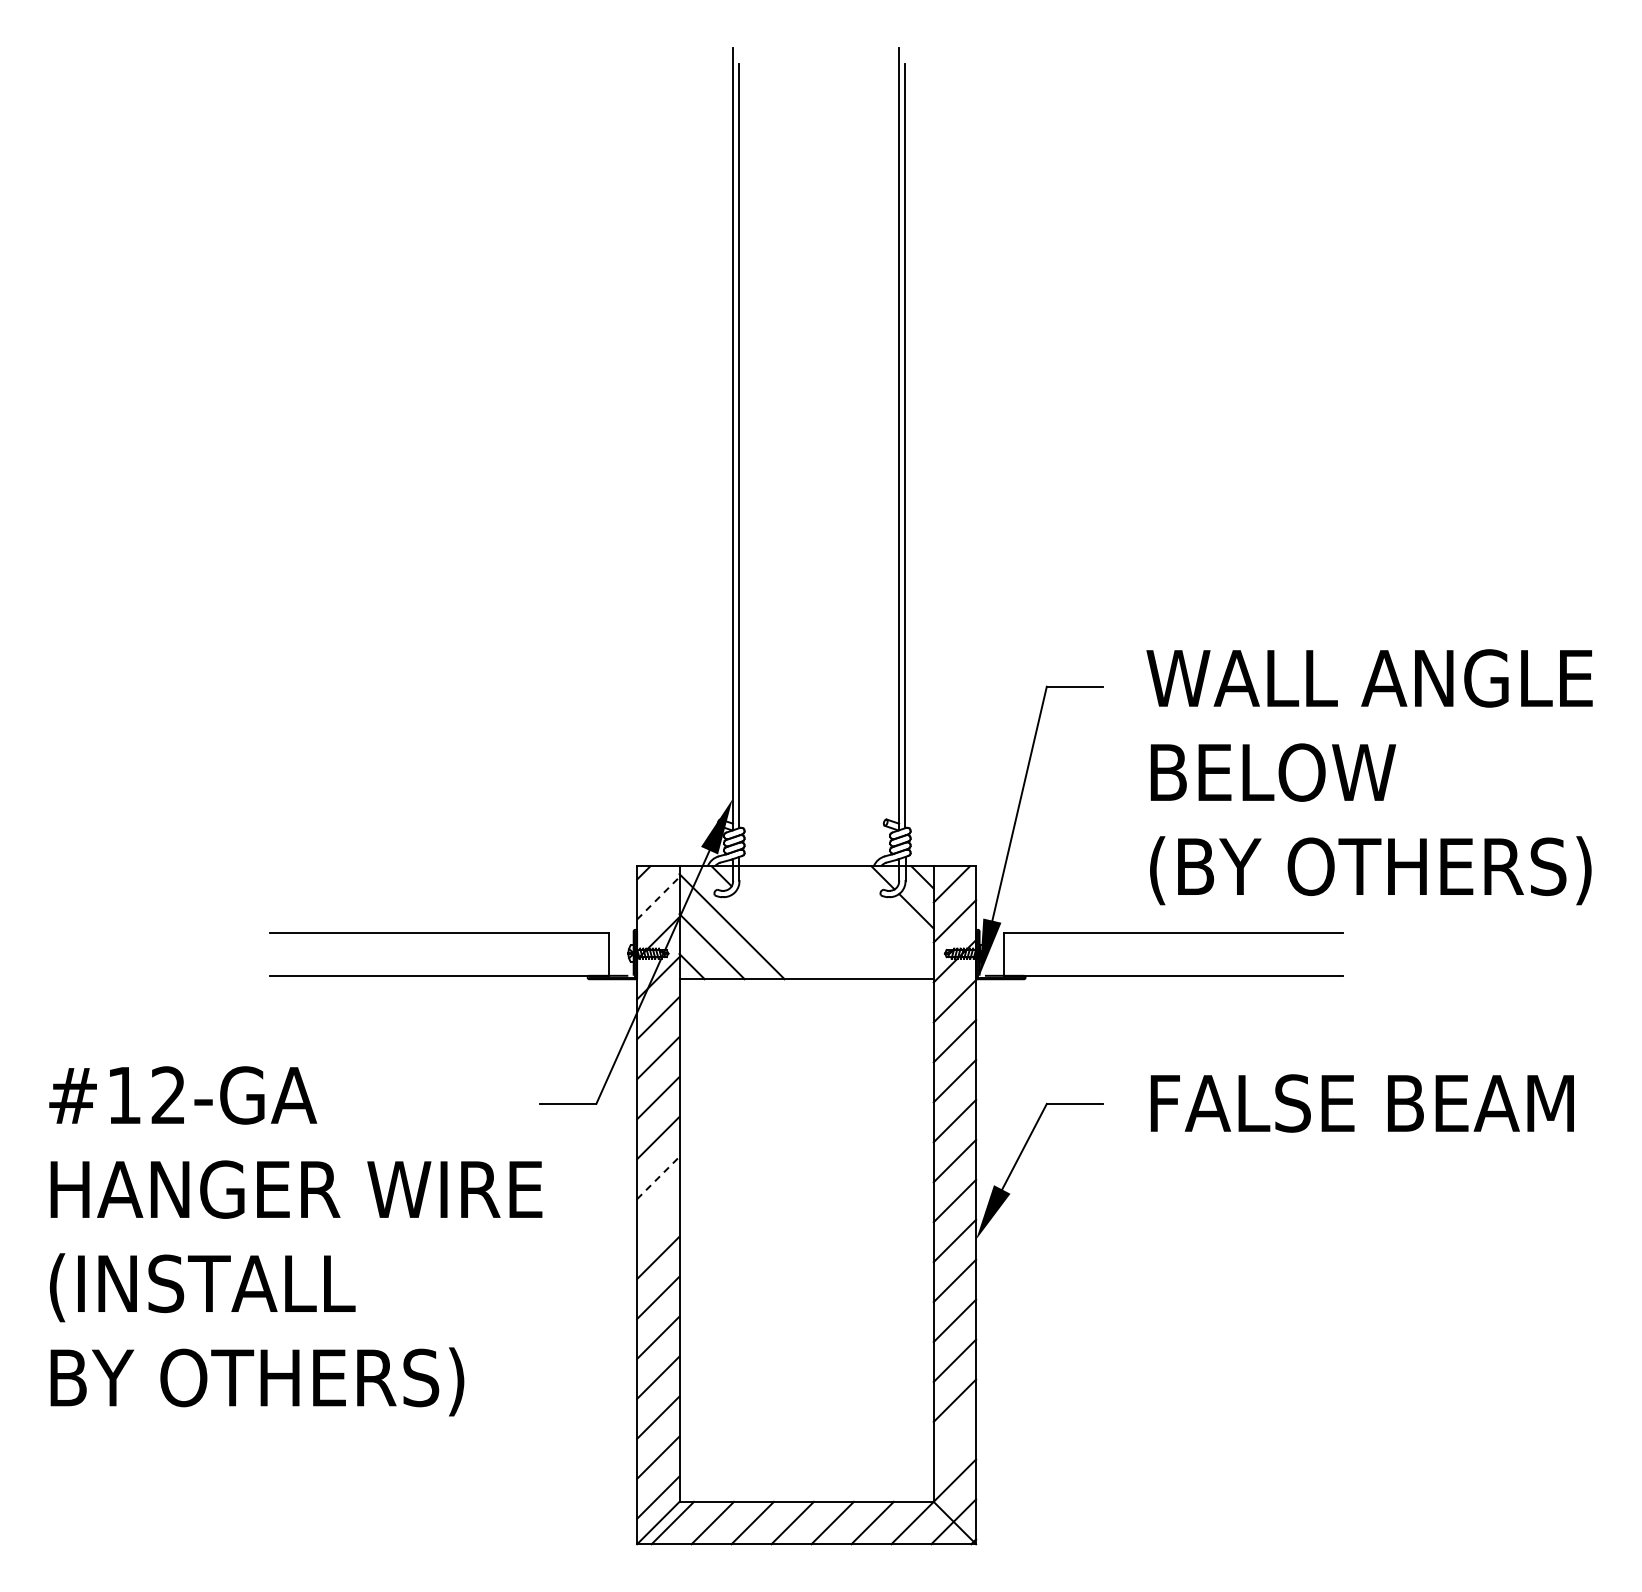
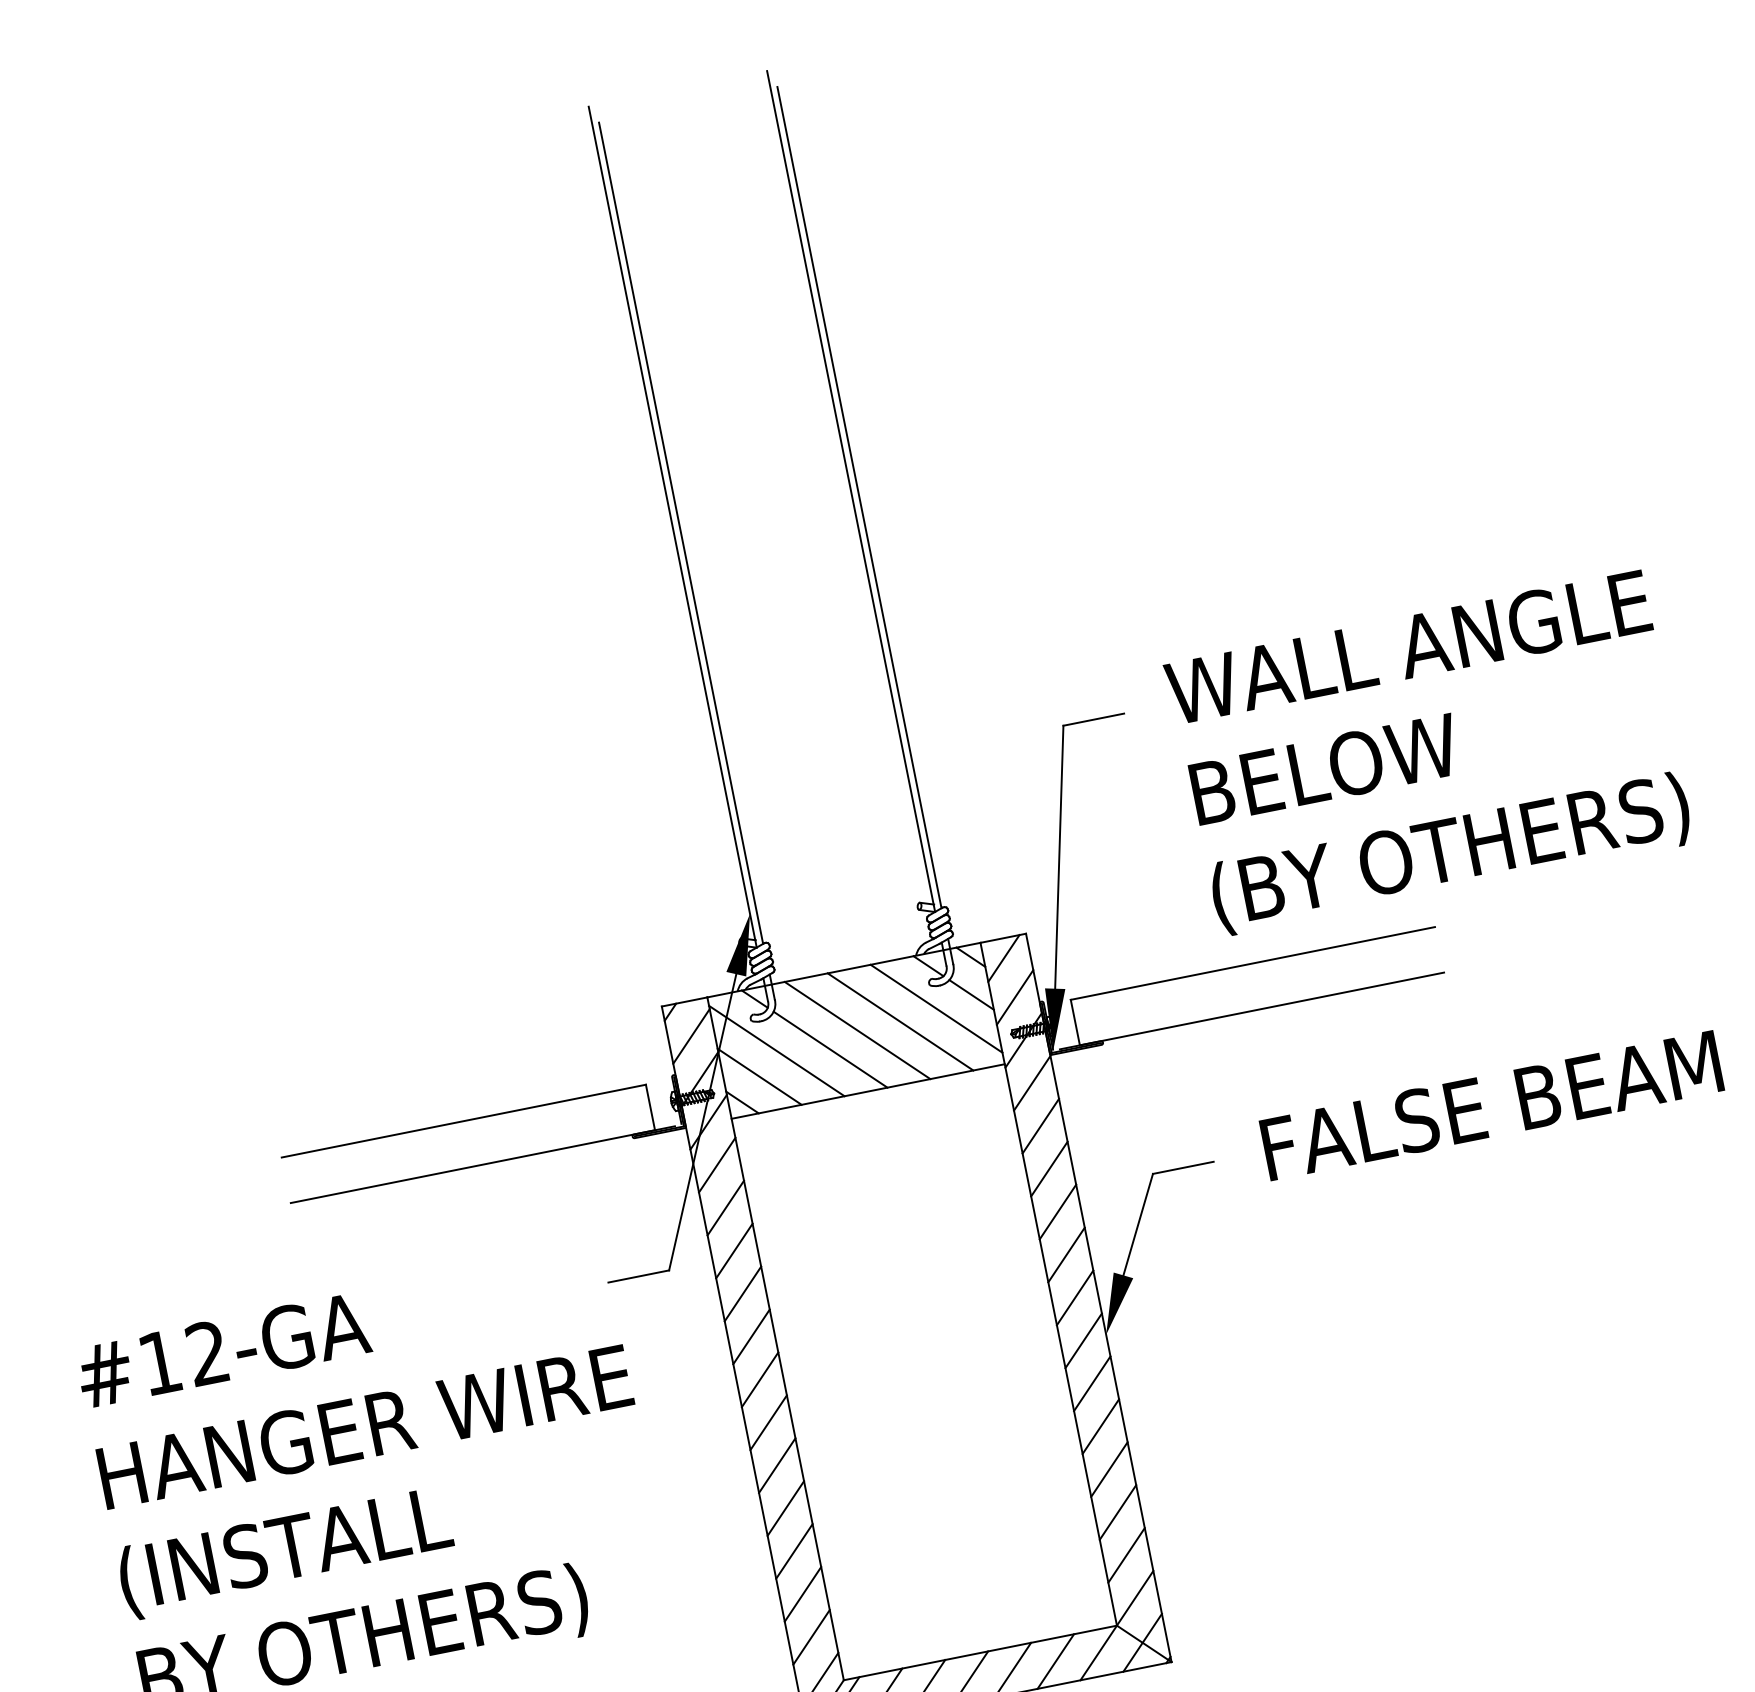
line: (658, 898) -> (691, 1036), dashed -> solid
line: (882, 917) -> (936, 1008), added
line: (807, 922) -> (856, 1030), added
line: (847, 922) -> (899, 1021), added
line: (780, 934) -> (830, 1049), added
line: (658, 1178) -> (751, 1337), dashed -> solid
line: (658, 1217) -> (760, 1379), added
line: (954, 1440) -> (1126, 1555), added

